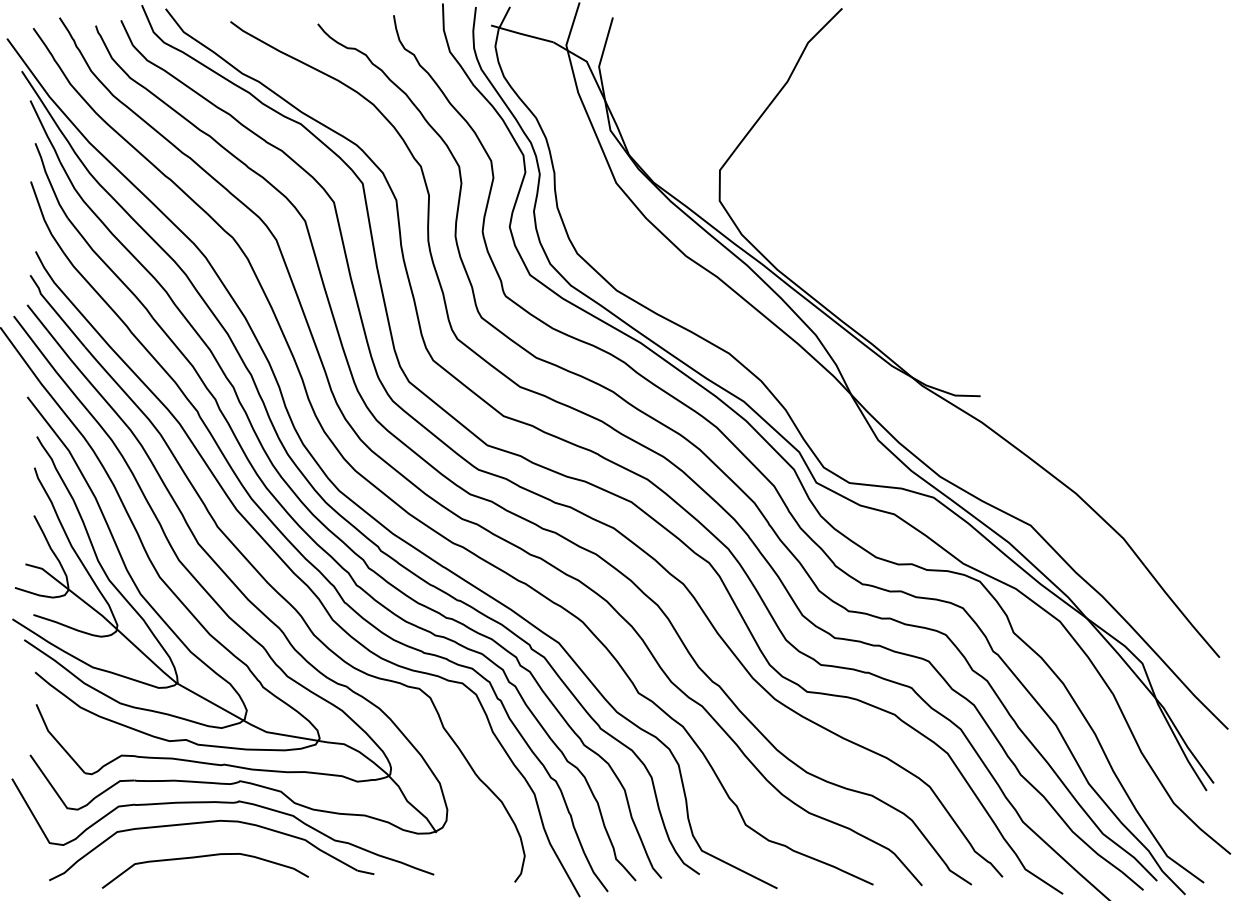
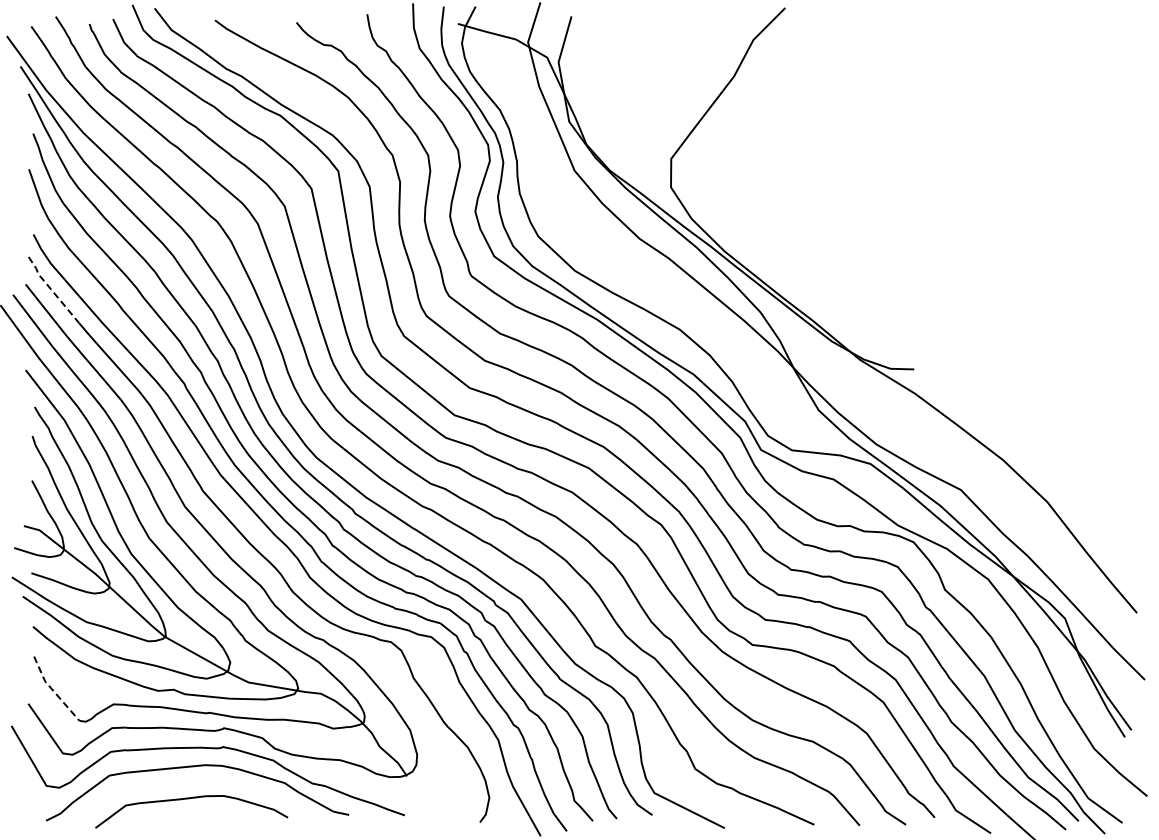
line: (55, 311) -> (51, 290), solid -> dashed
line: (56, 740) -> (52, 690), solid -> dashed

